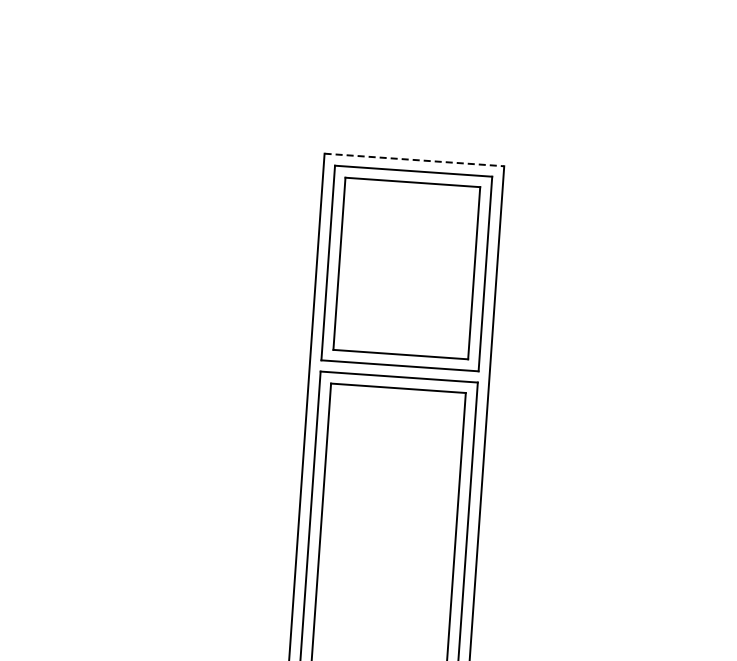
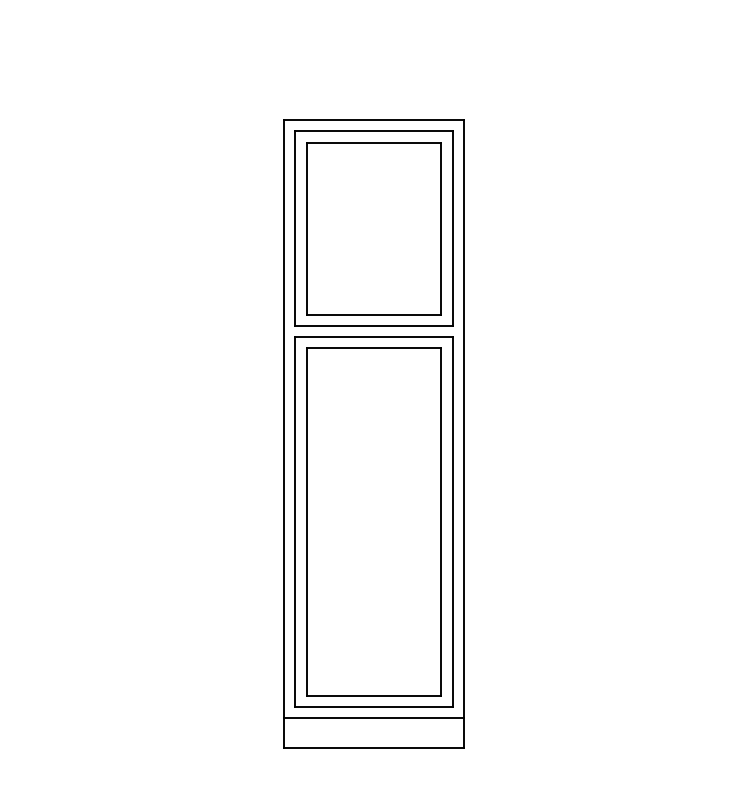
line: (414, 160) -> (374, 120), dashed -> solid

